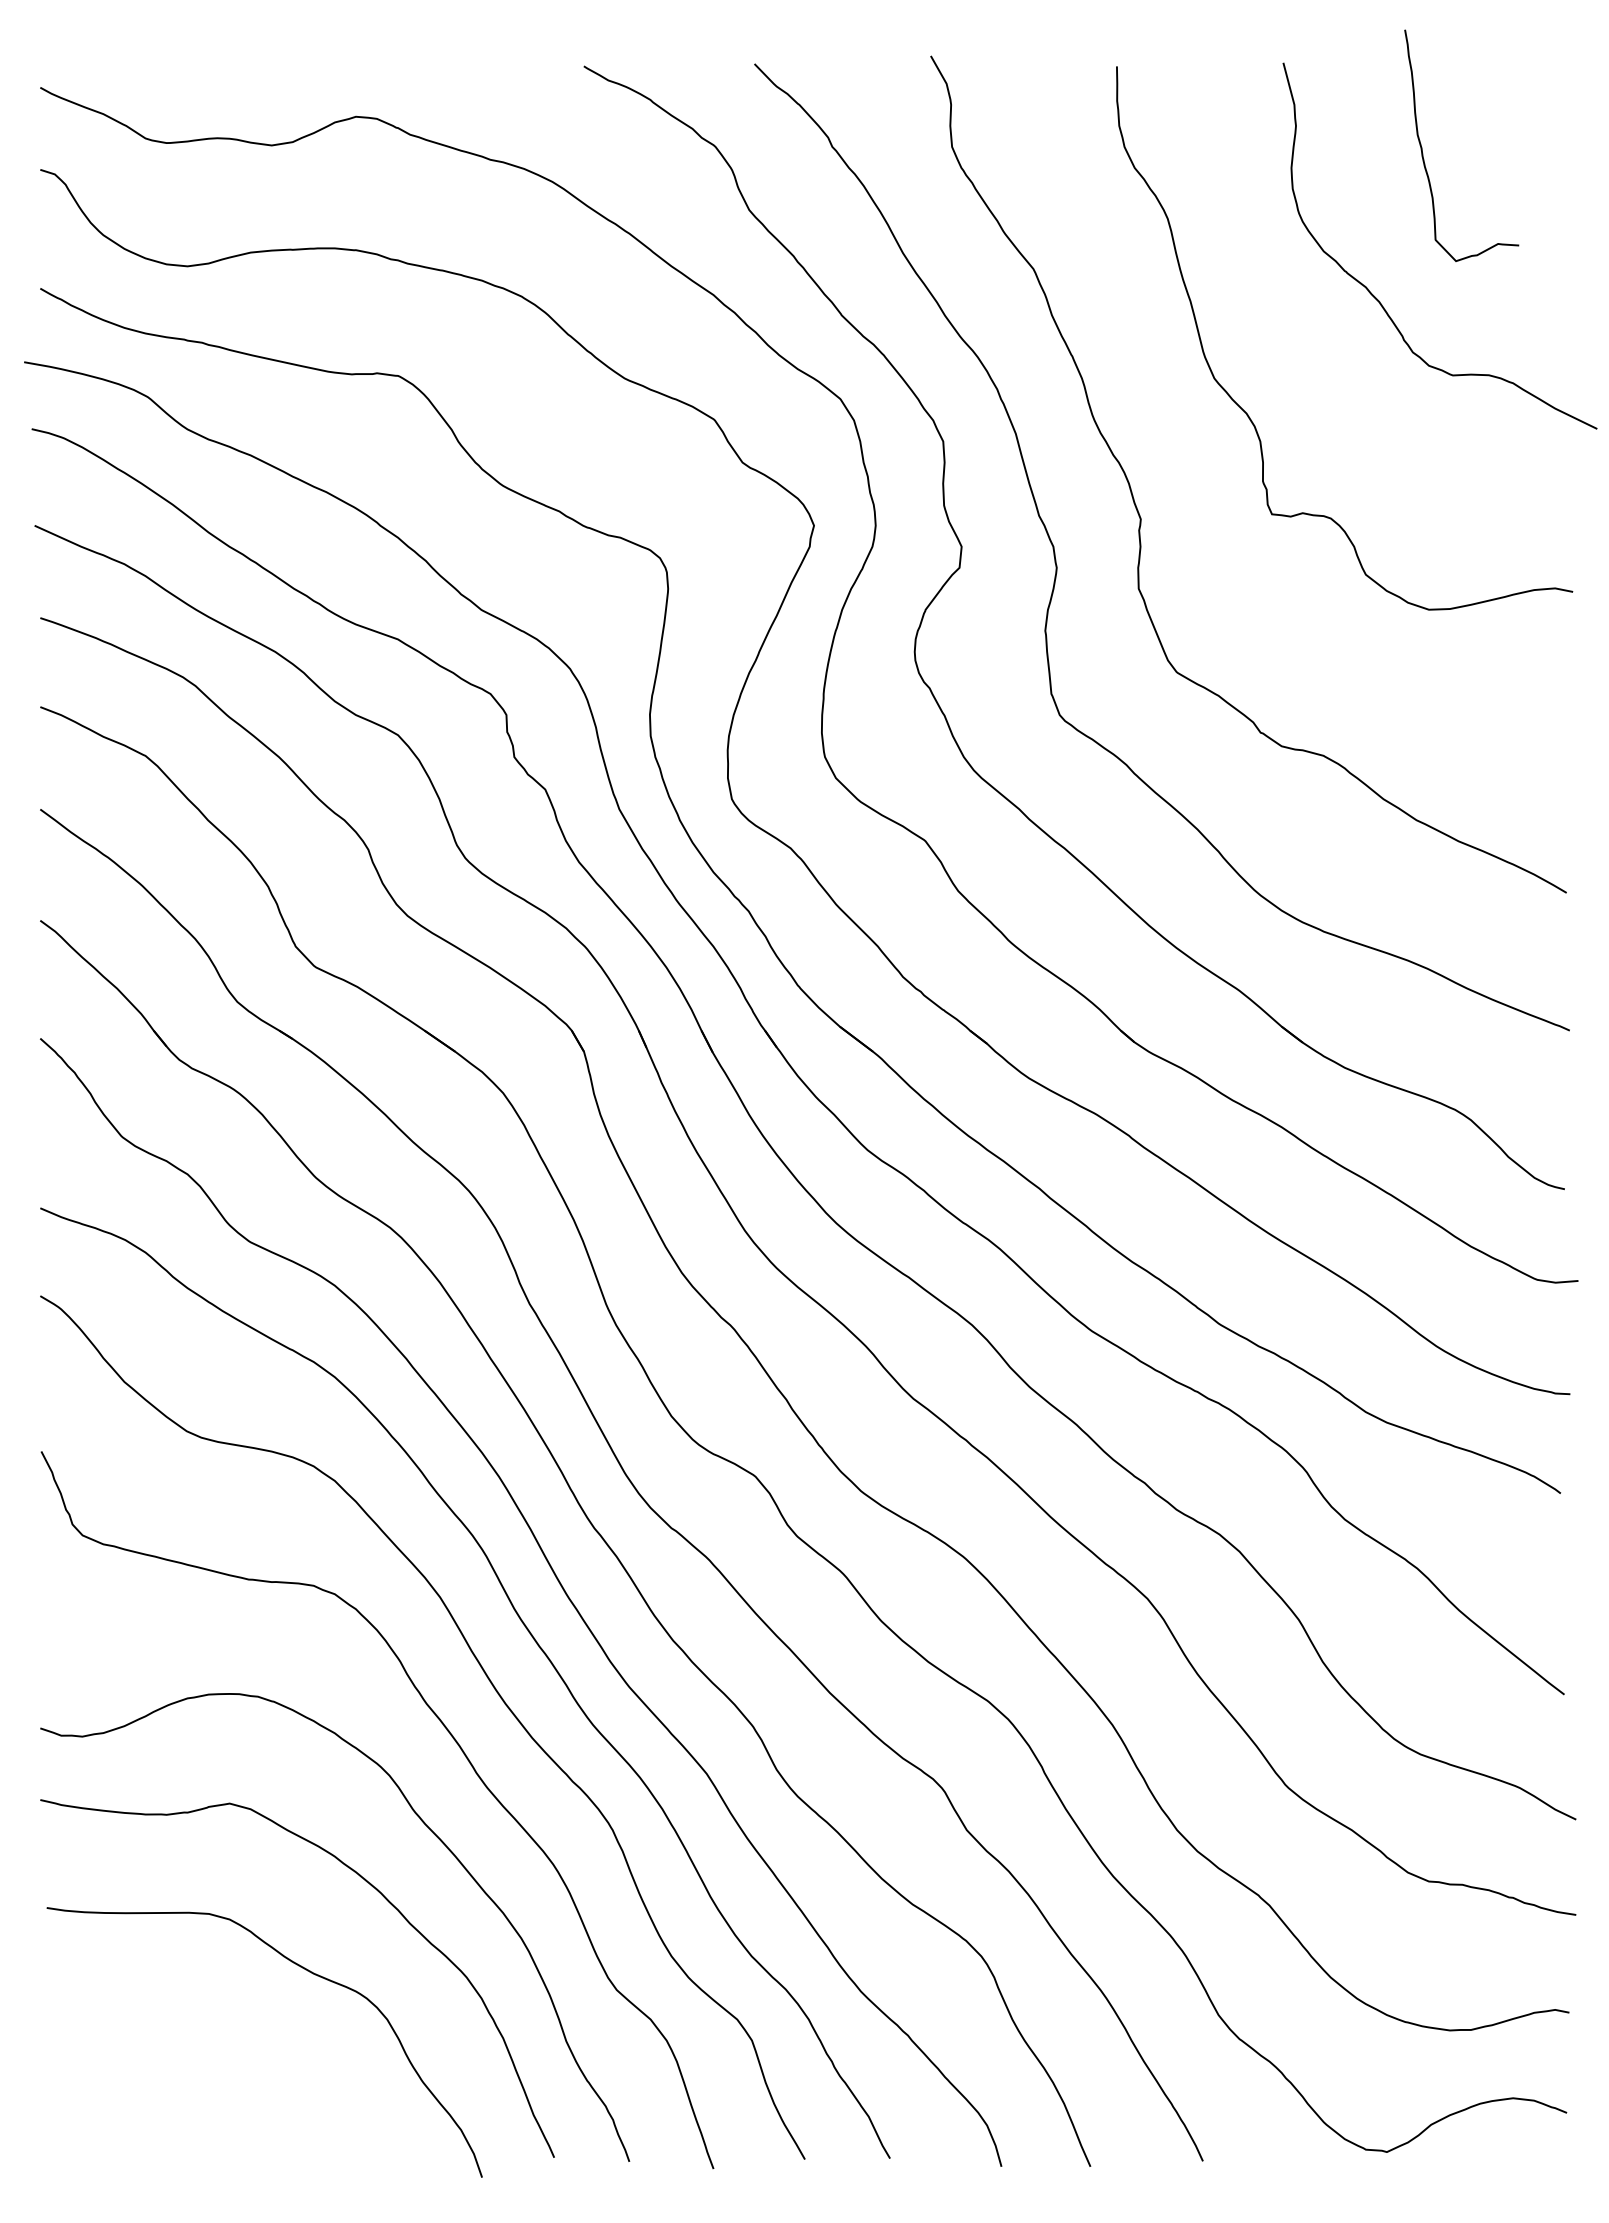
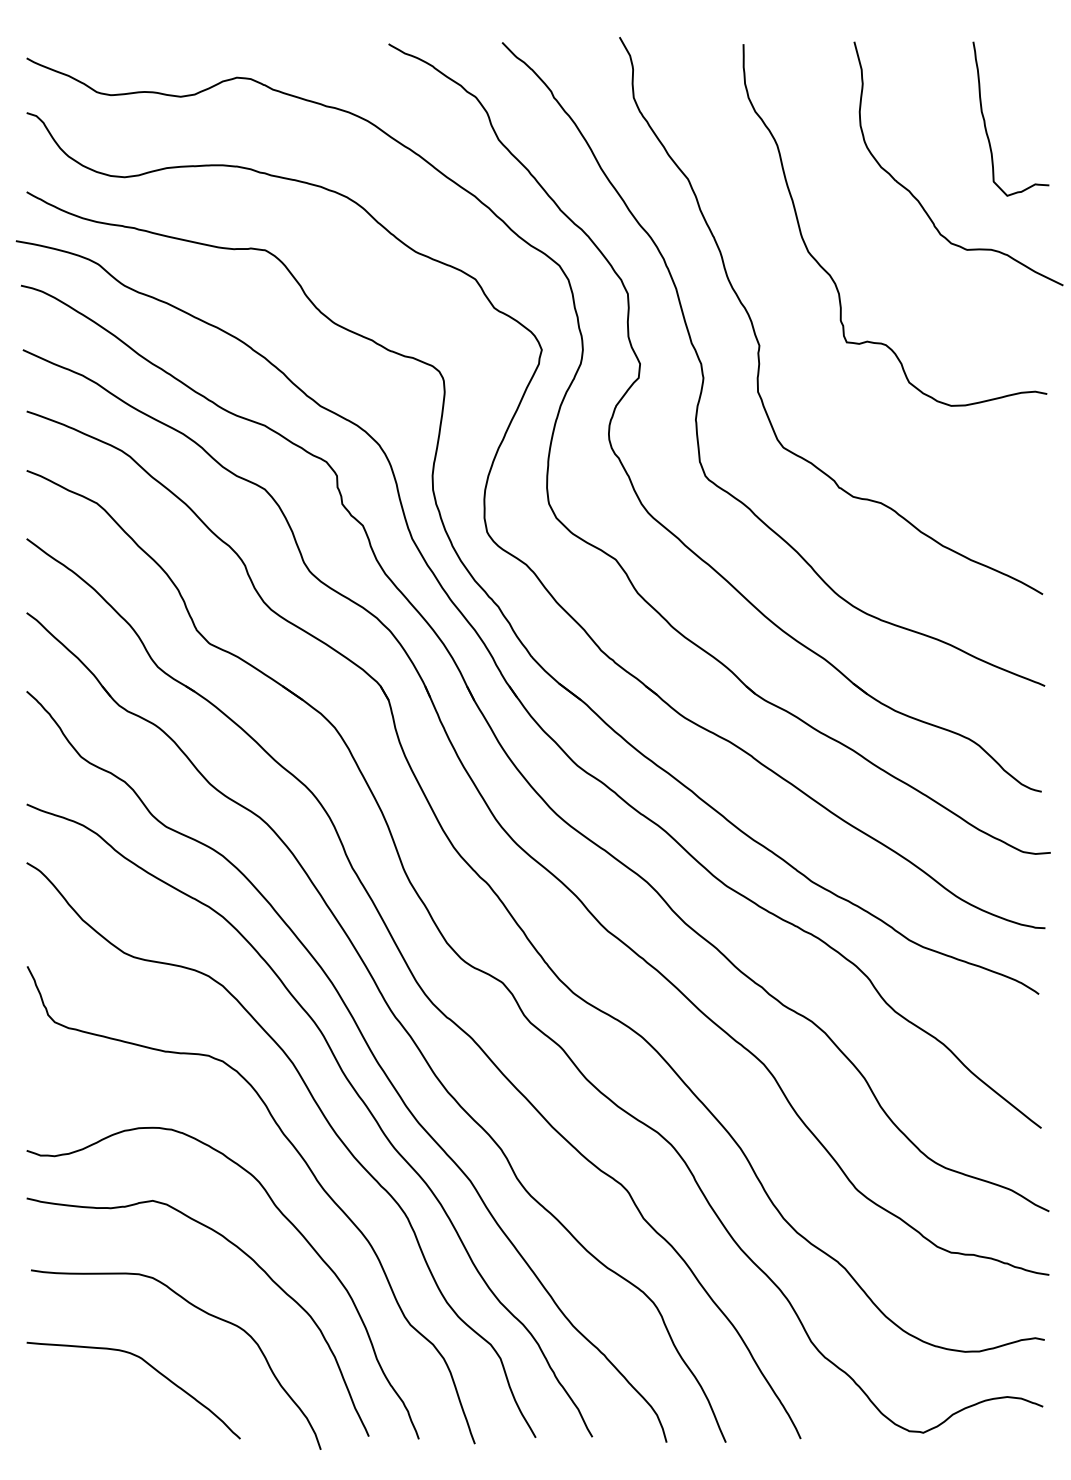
curve: (1423, 148) -> (985, 120), moved
curve: (230, 2056) -> (153, 1369), added

